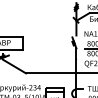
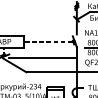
line: (47, 43) -> (47, 42), added
line: (42, 59) -> (42, 58), added

